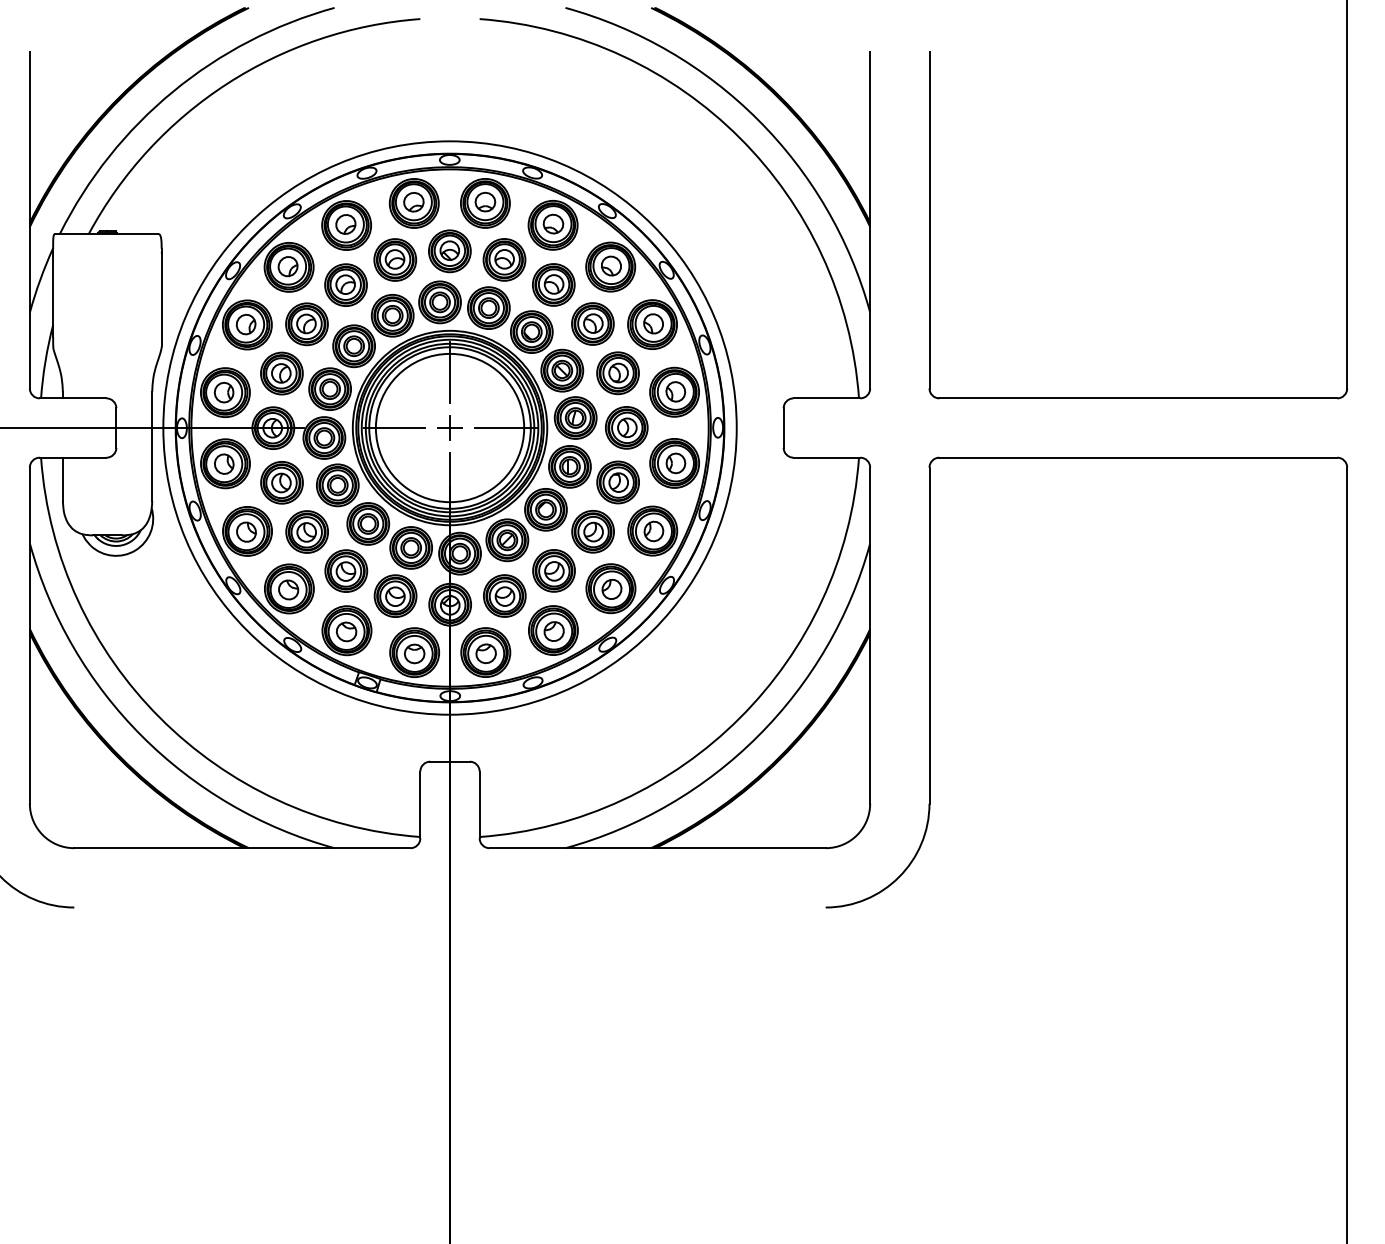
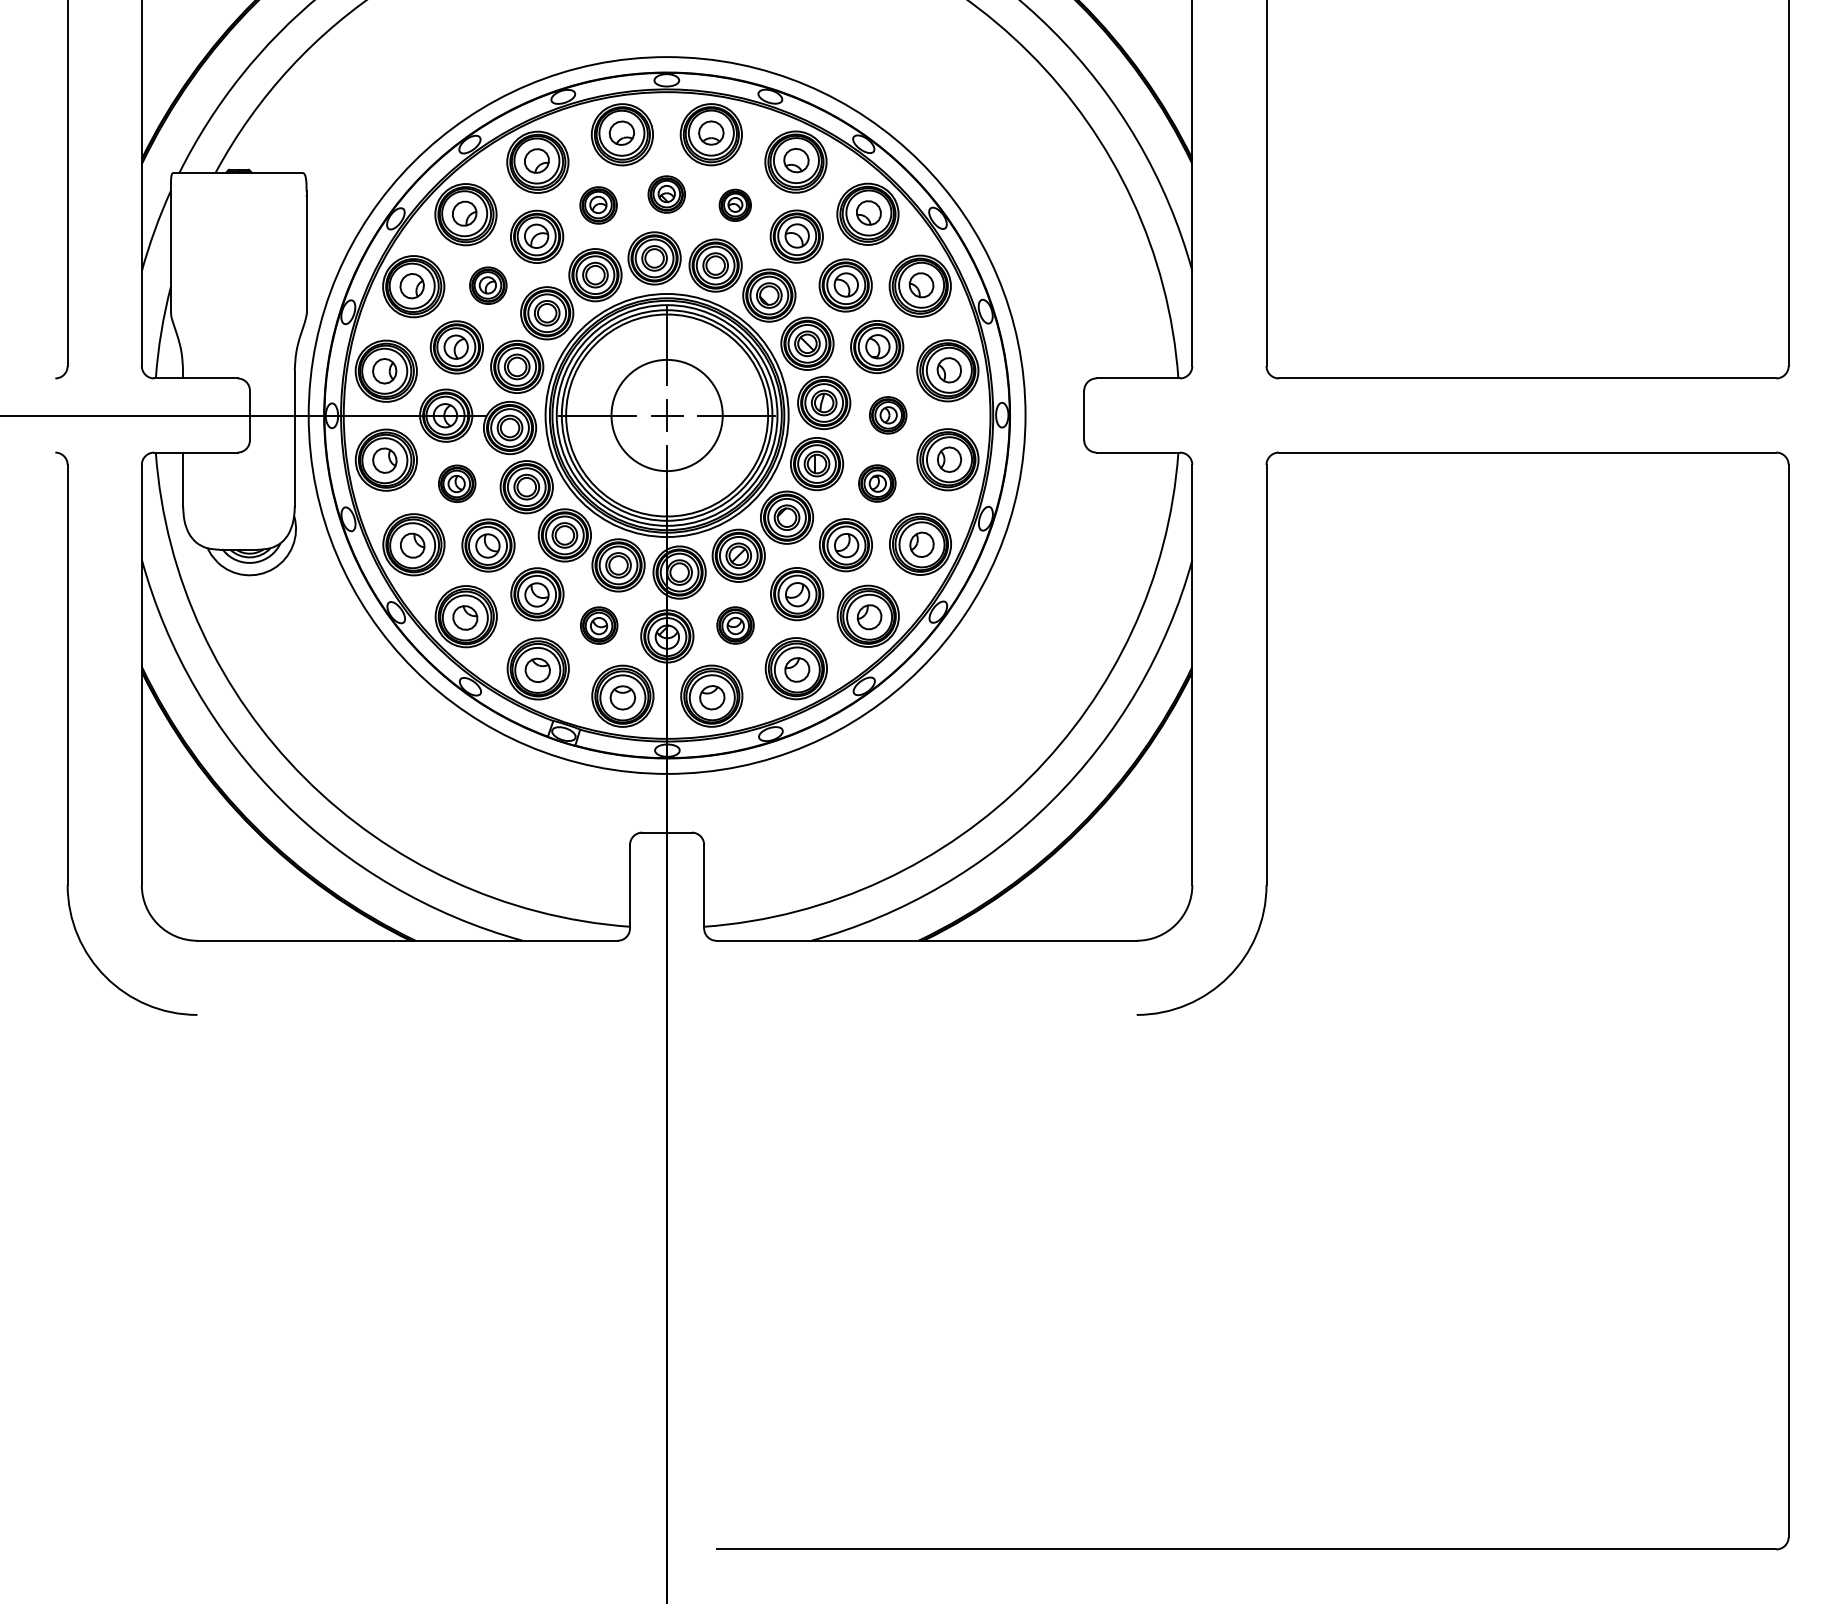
part: (449, 251) -> (666, 194), size x0.7
part: (395, 260) -> (598, 205), size x0.7
part: (504, 260) -> (735, 205), size x0.6
part: (307, 324) -> (488, 285), size x0.7
circle: (449, 428) -> (666, 415), size x0.6
part: (627, 428) -> (888, 415), size x0.7
part: (282, 482) -> (457, 483), size x0.7
part: (618, 482) -> (877, 483), size x0.7
part: (395, 596) -> (599, 625), size x0.7
part: (504, 596) -> (735, 625), size x0.7

